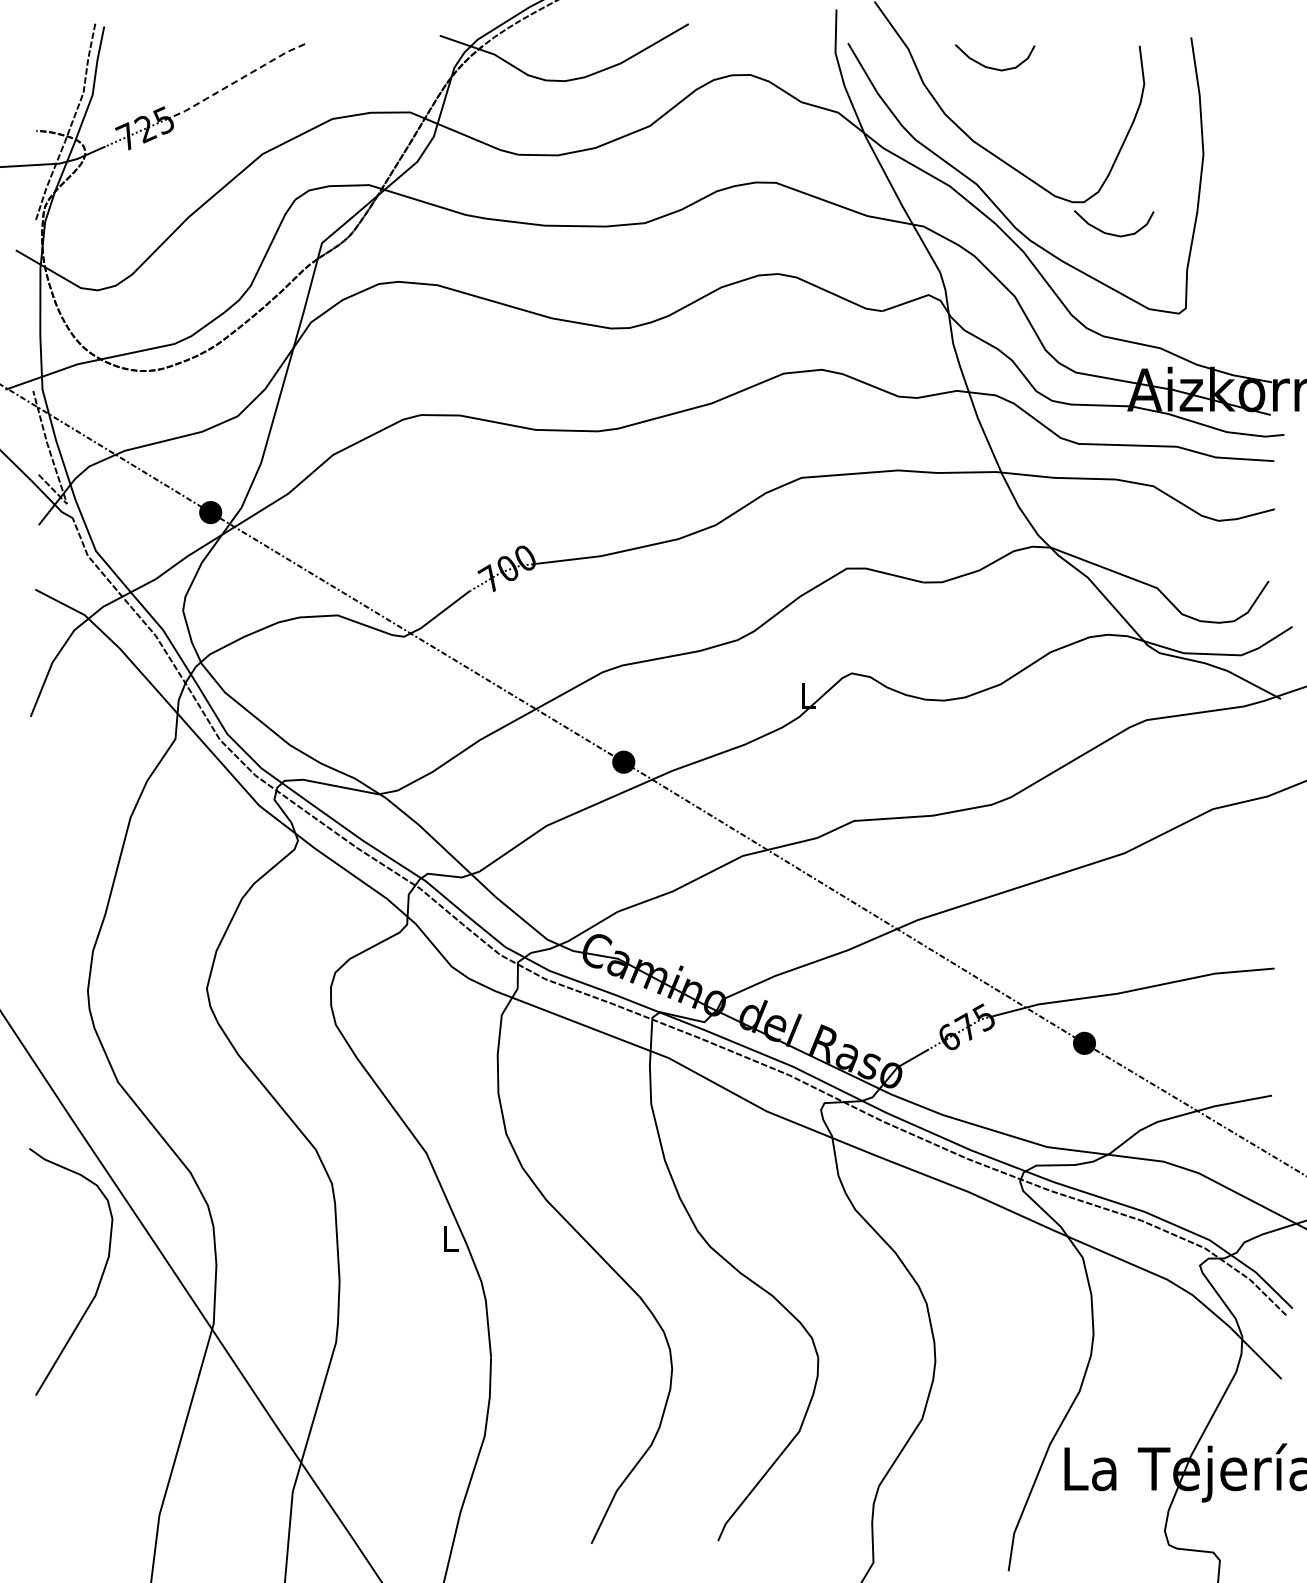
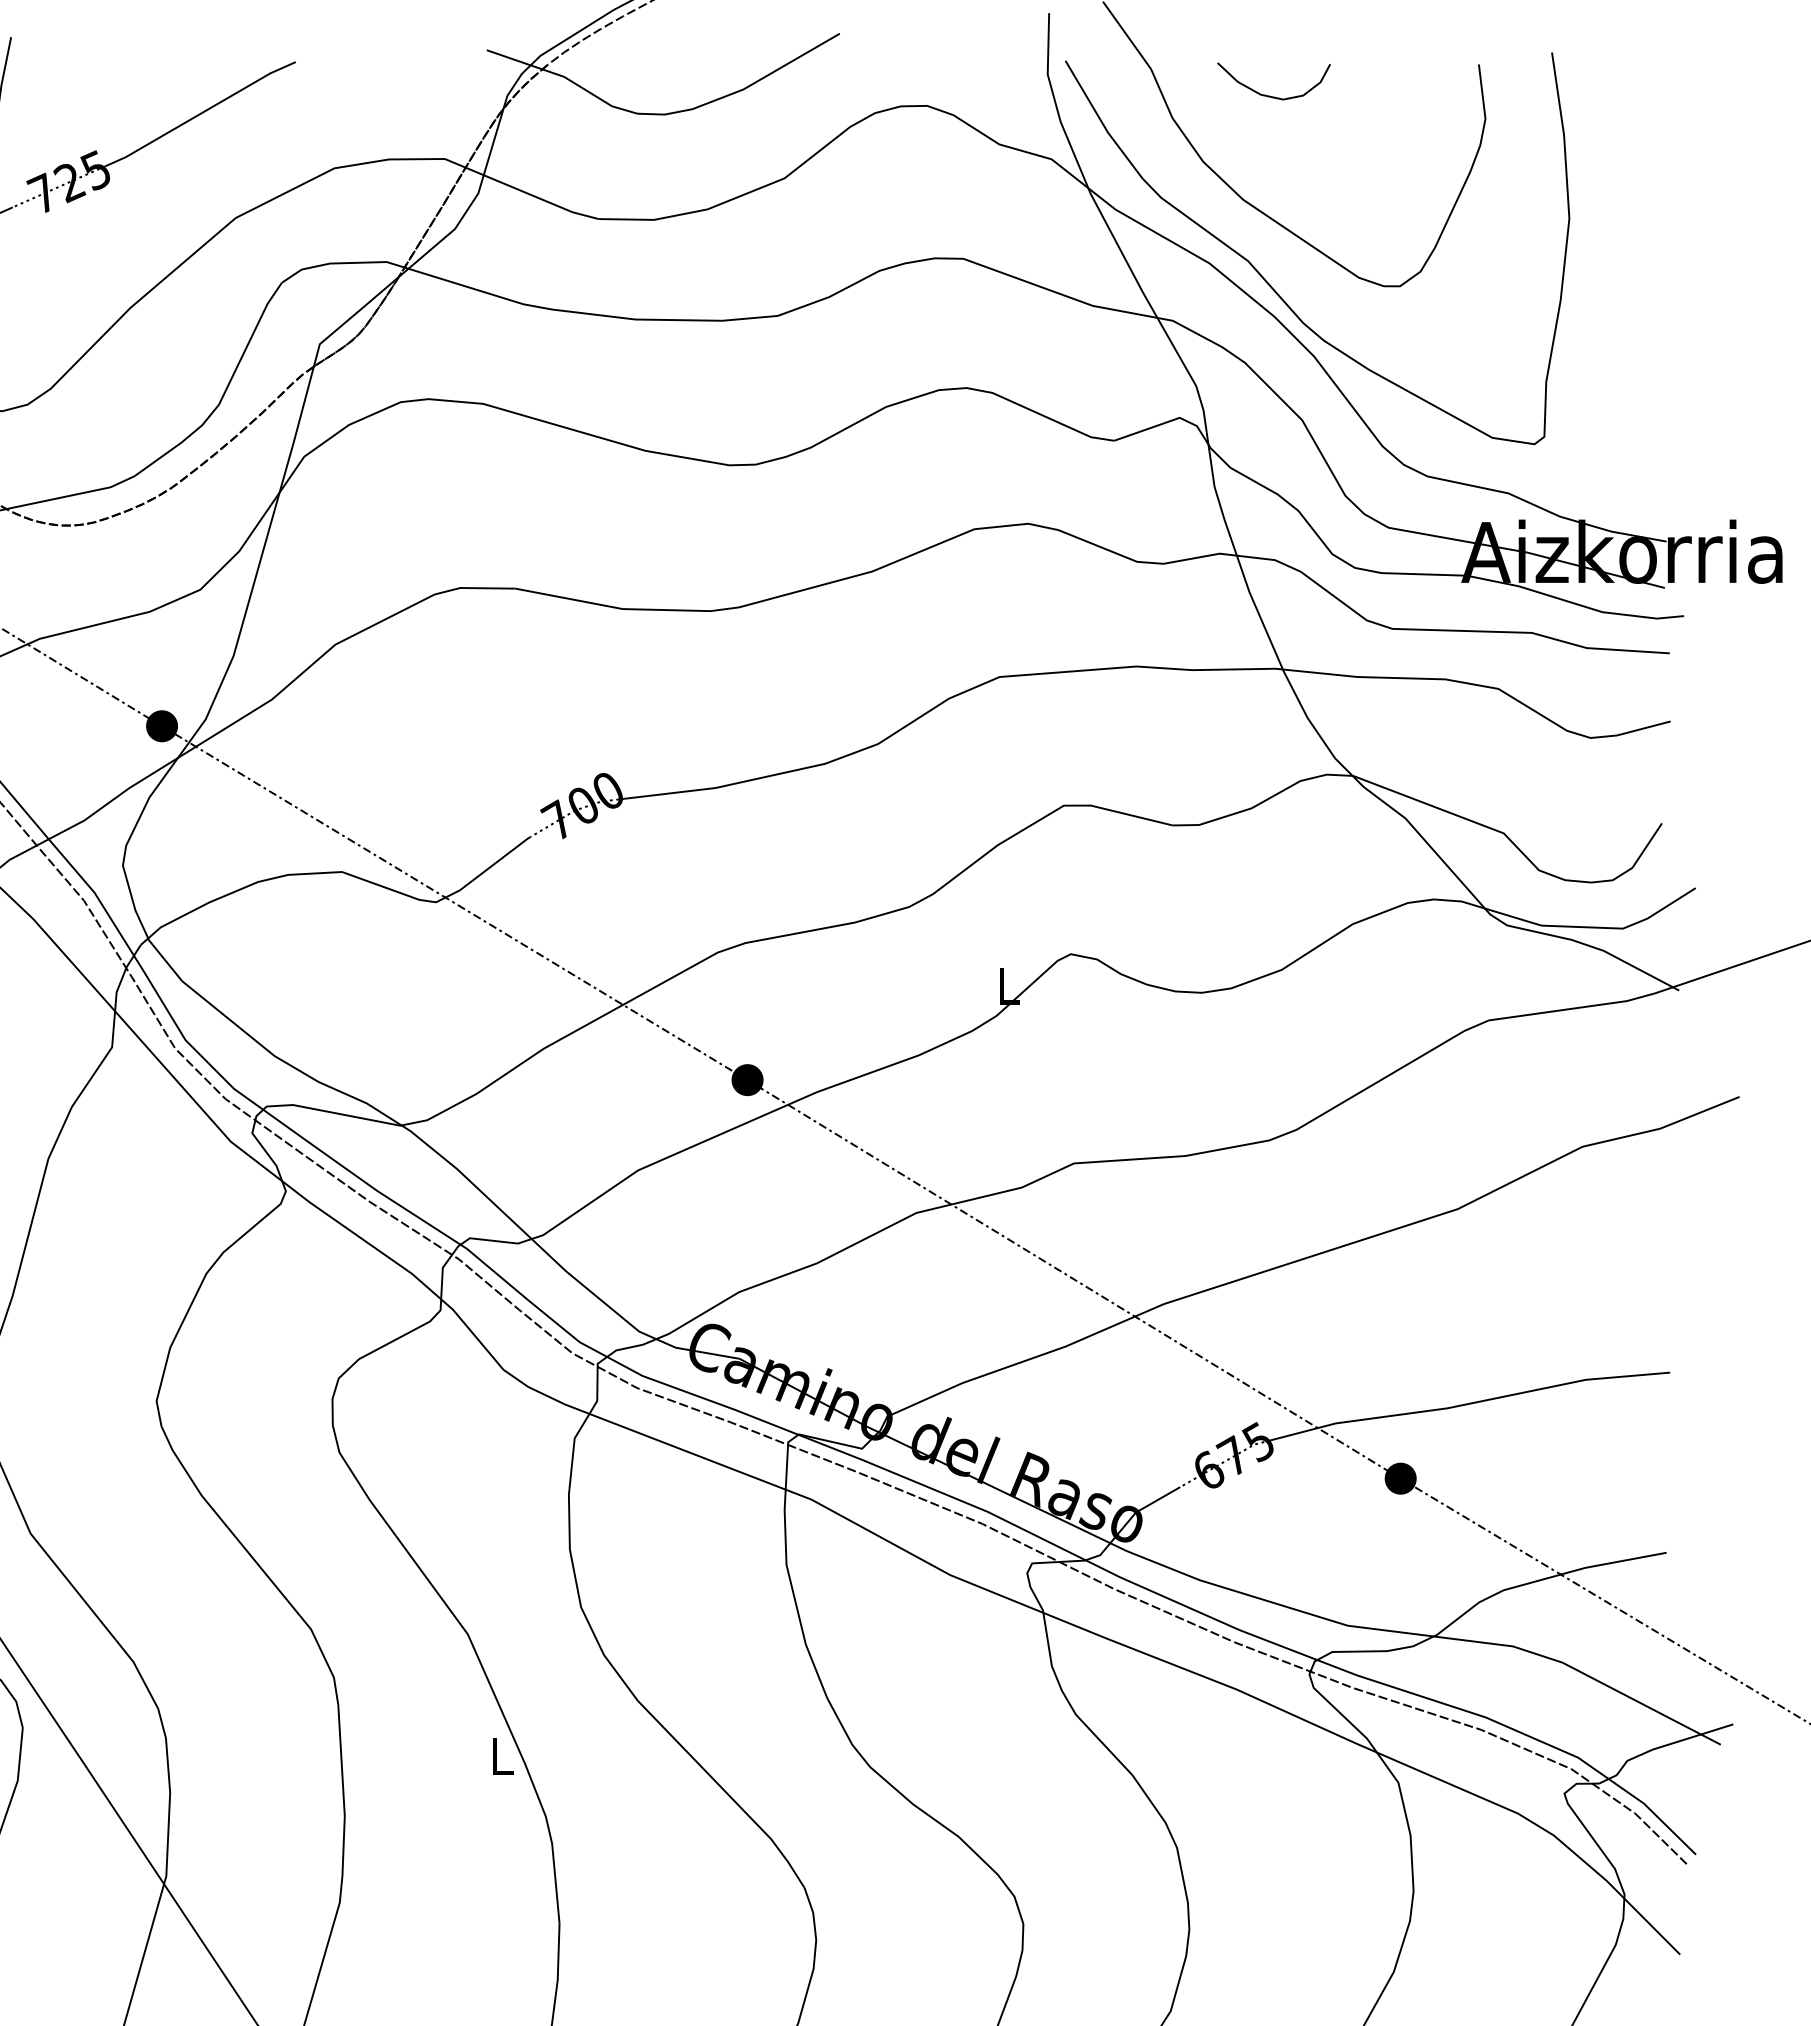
line: (237, 80) -> (200, 113), dashed -> solid
curve: (1112, 233) -> (1440, 330), removed

